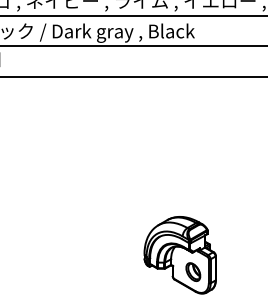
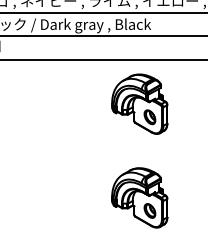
part: (179, 134) -> (139, 104), added

